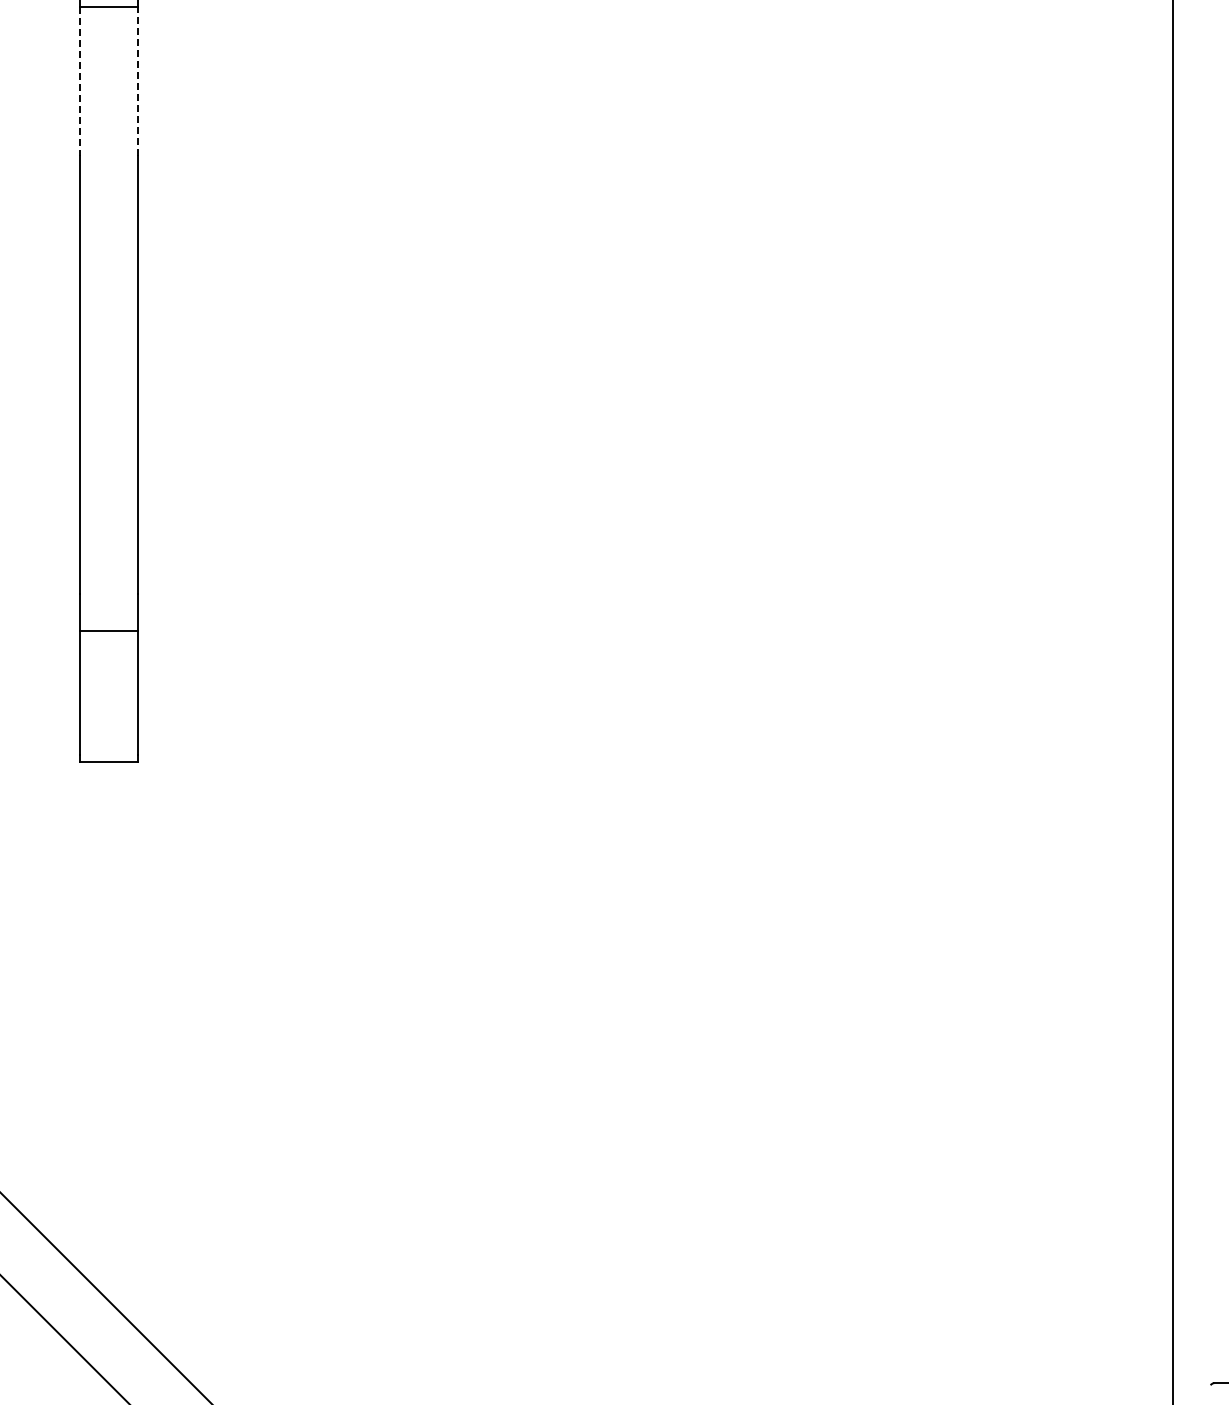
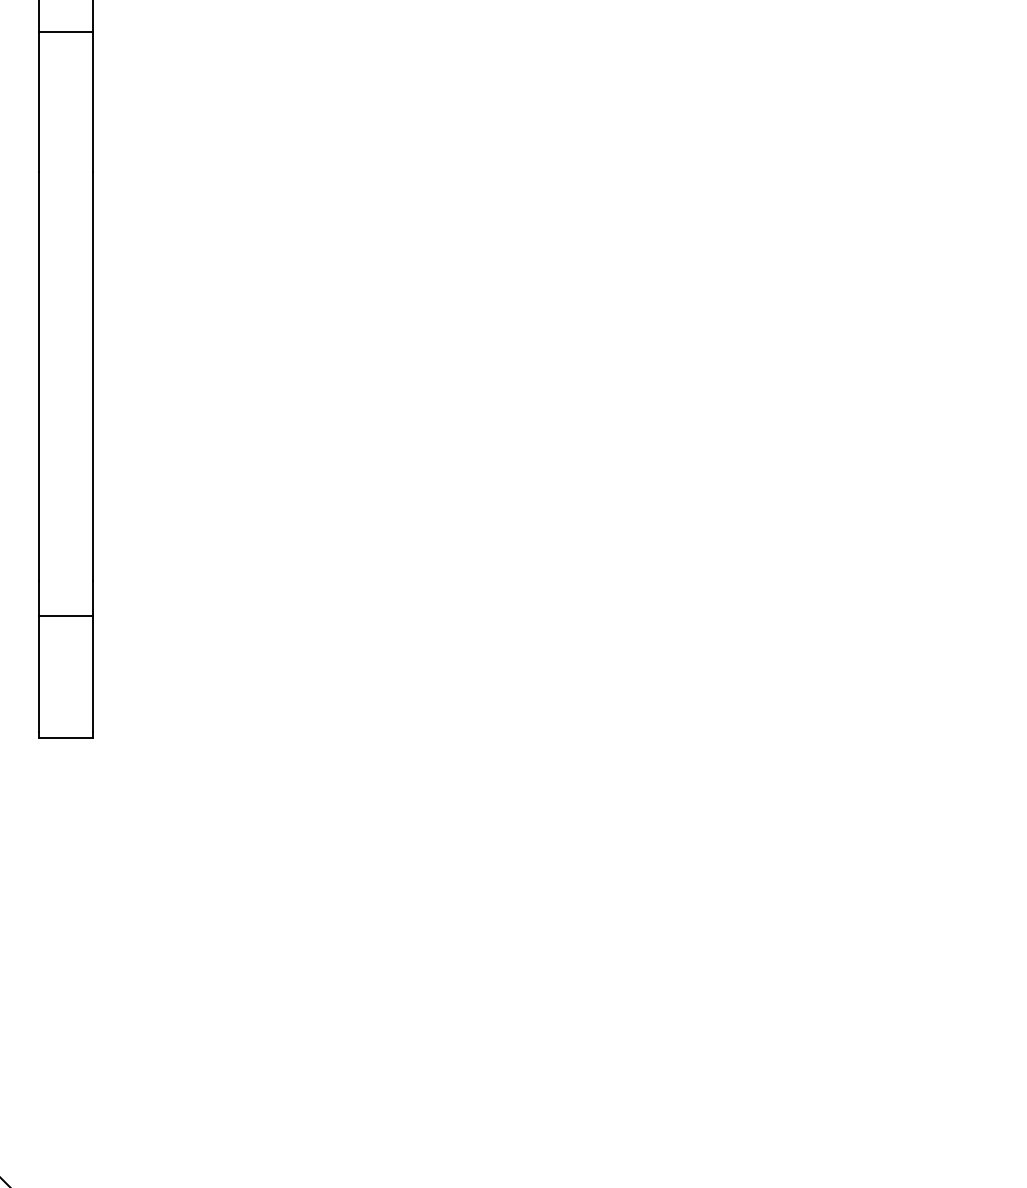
line: (79, 81) -> (38, 101), dashed -> solid
line: (138, 81) -> (93, 101), dashed -> solid

